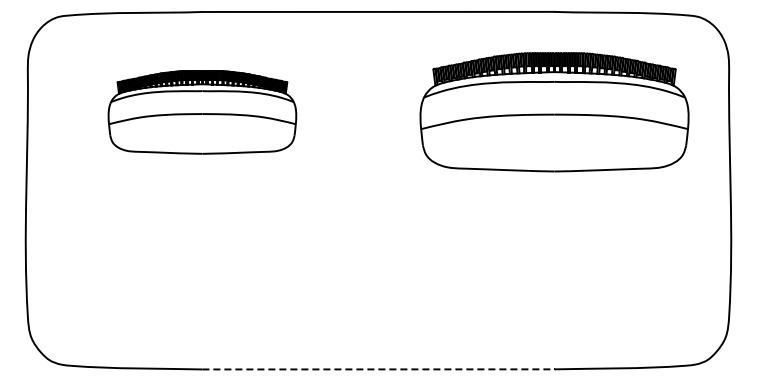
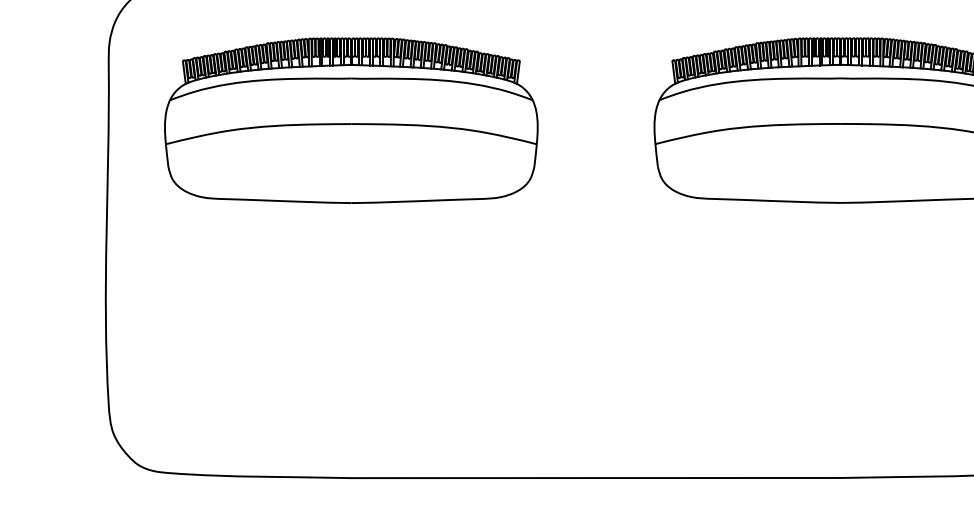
part: (202, 112) -> (351, 120), size x1.43
line: (378, 369) -> (596, 478), dashed -> solid

